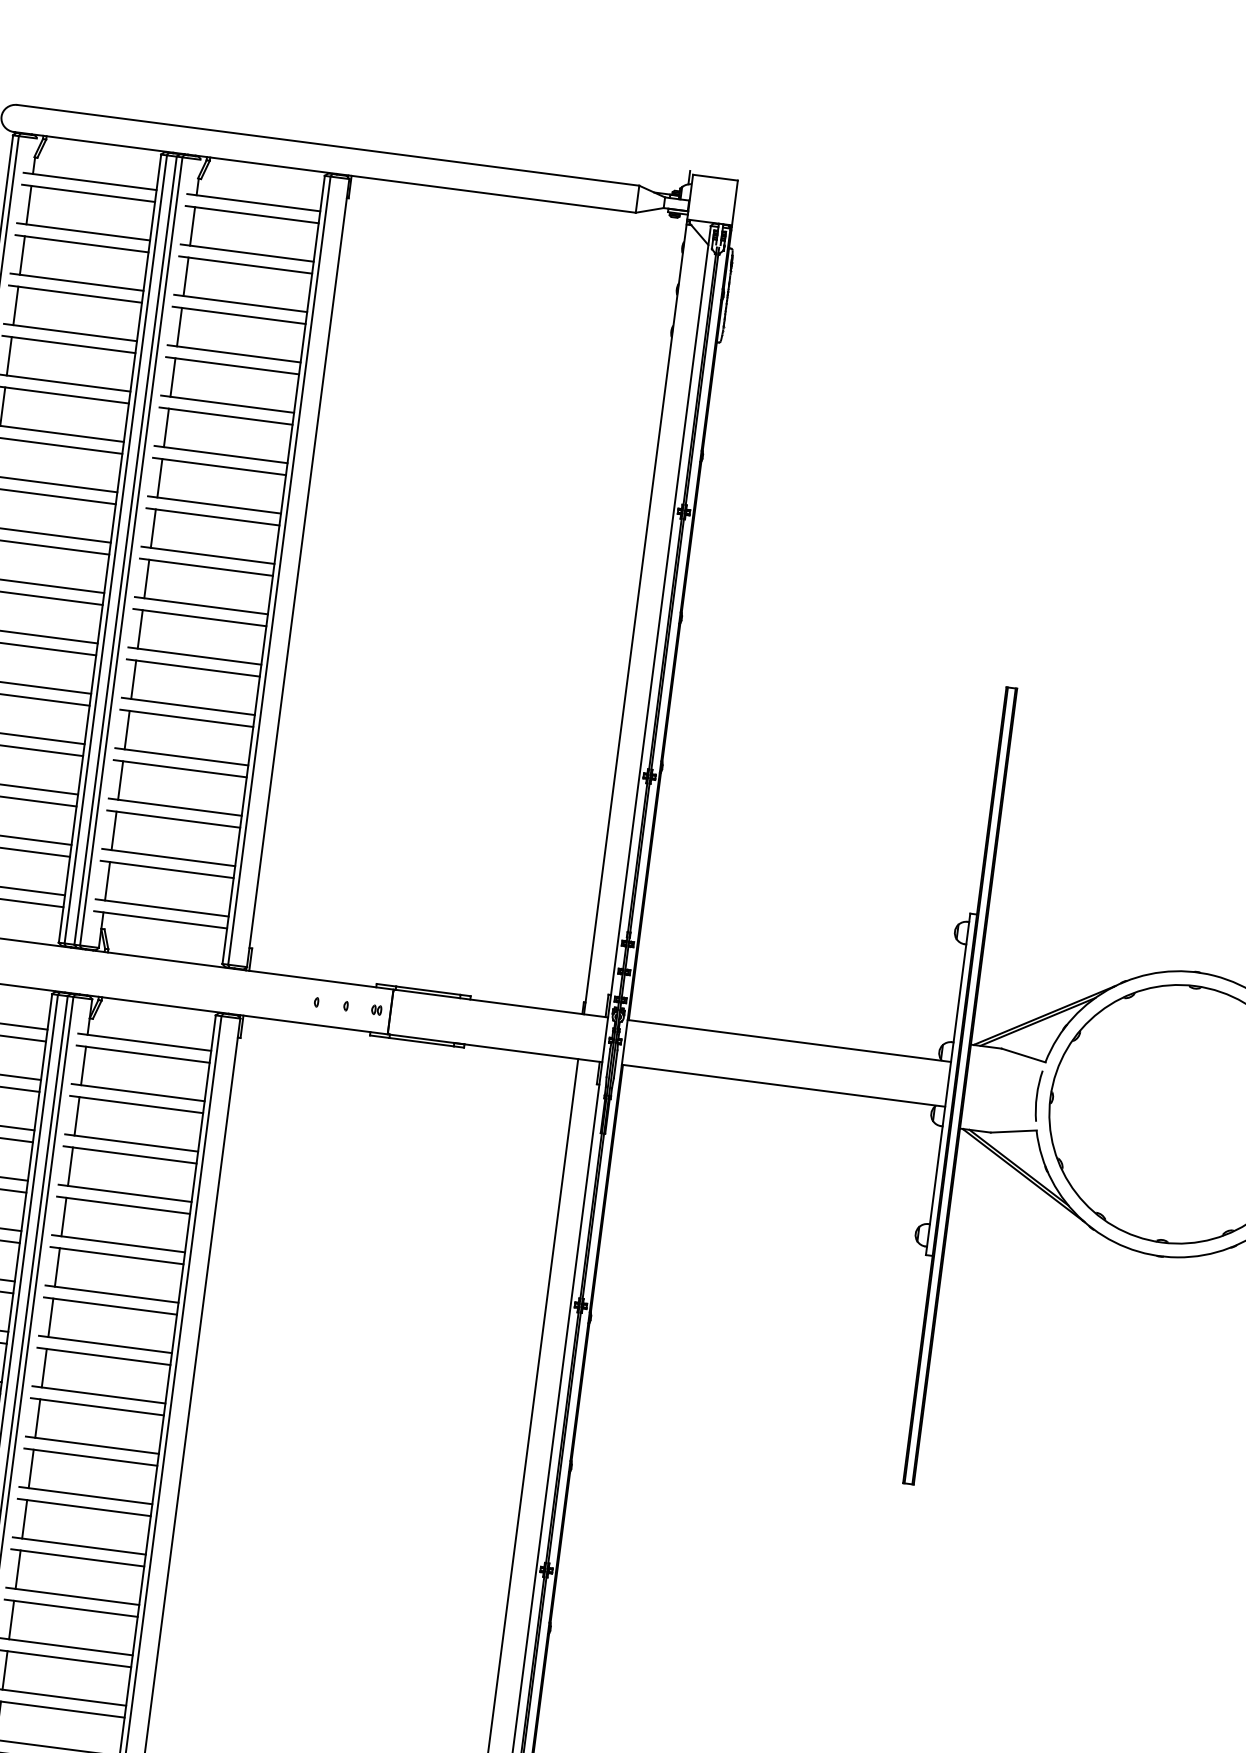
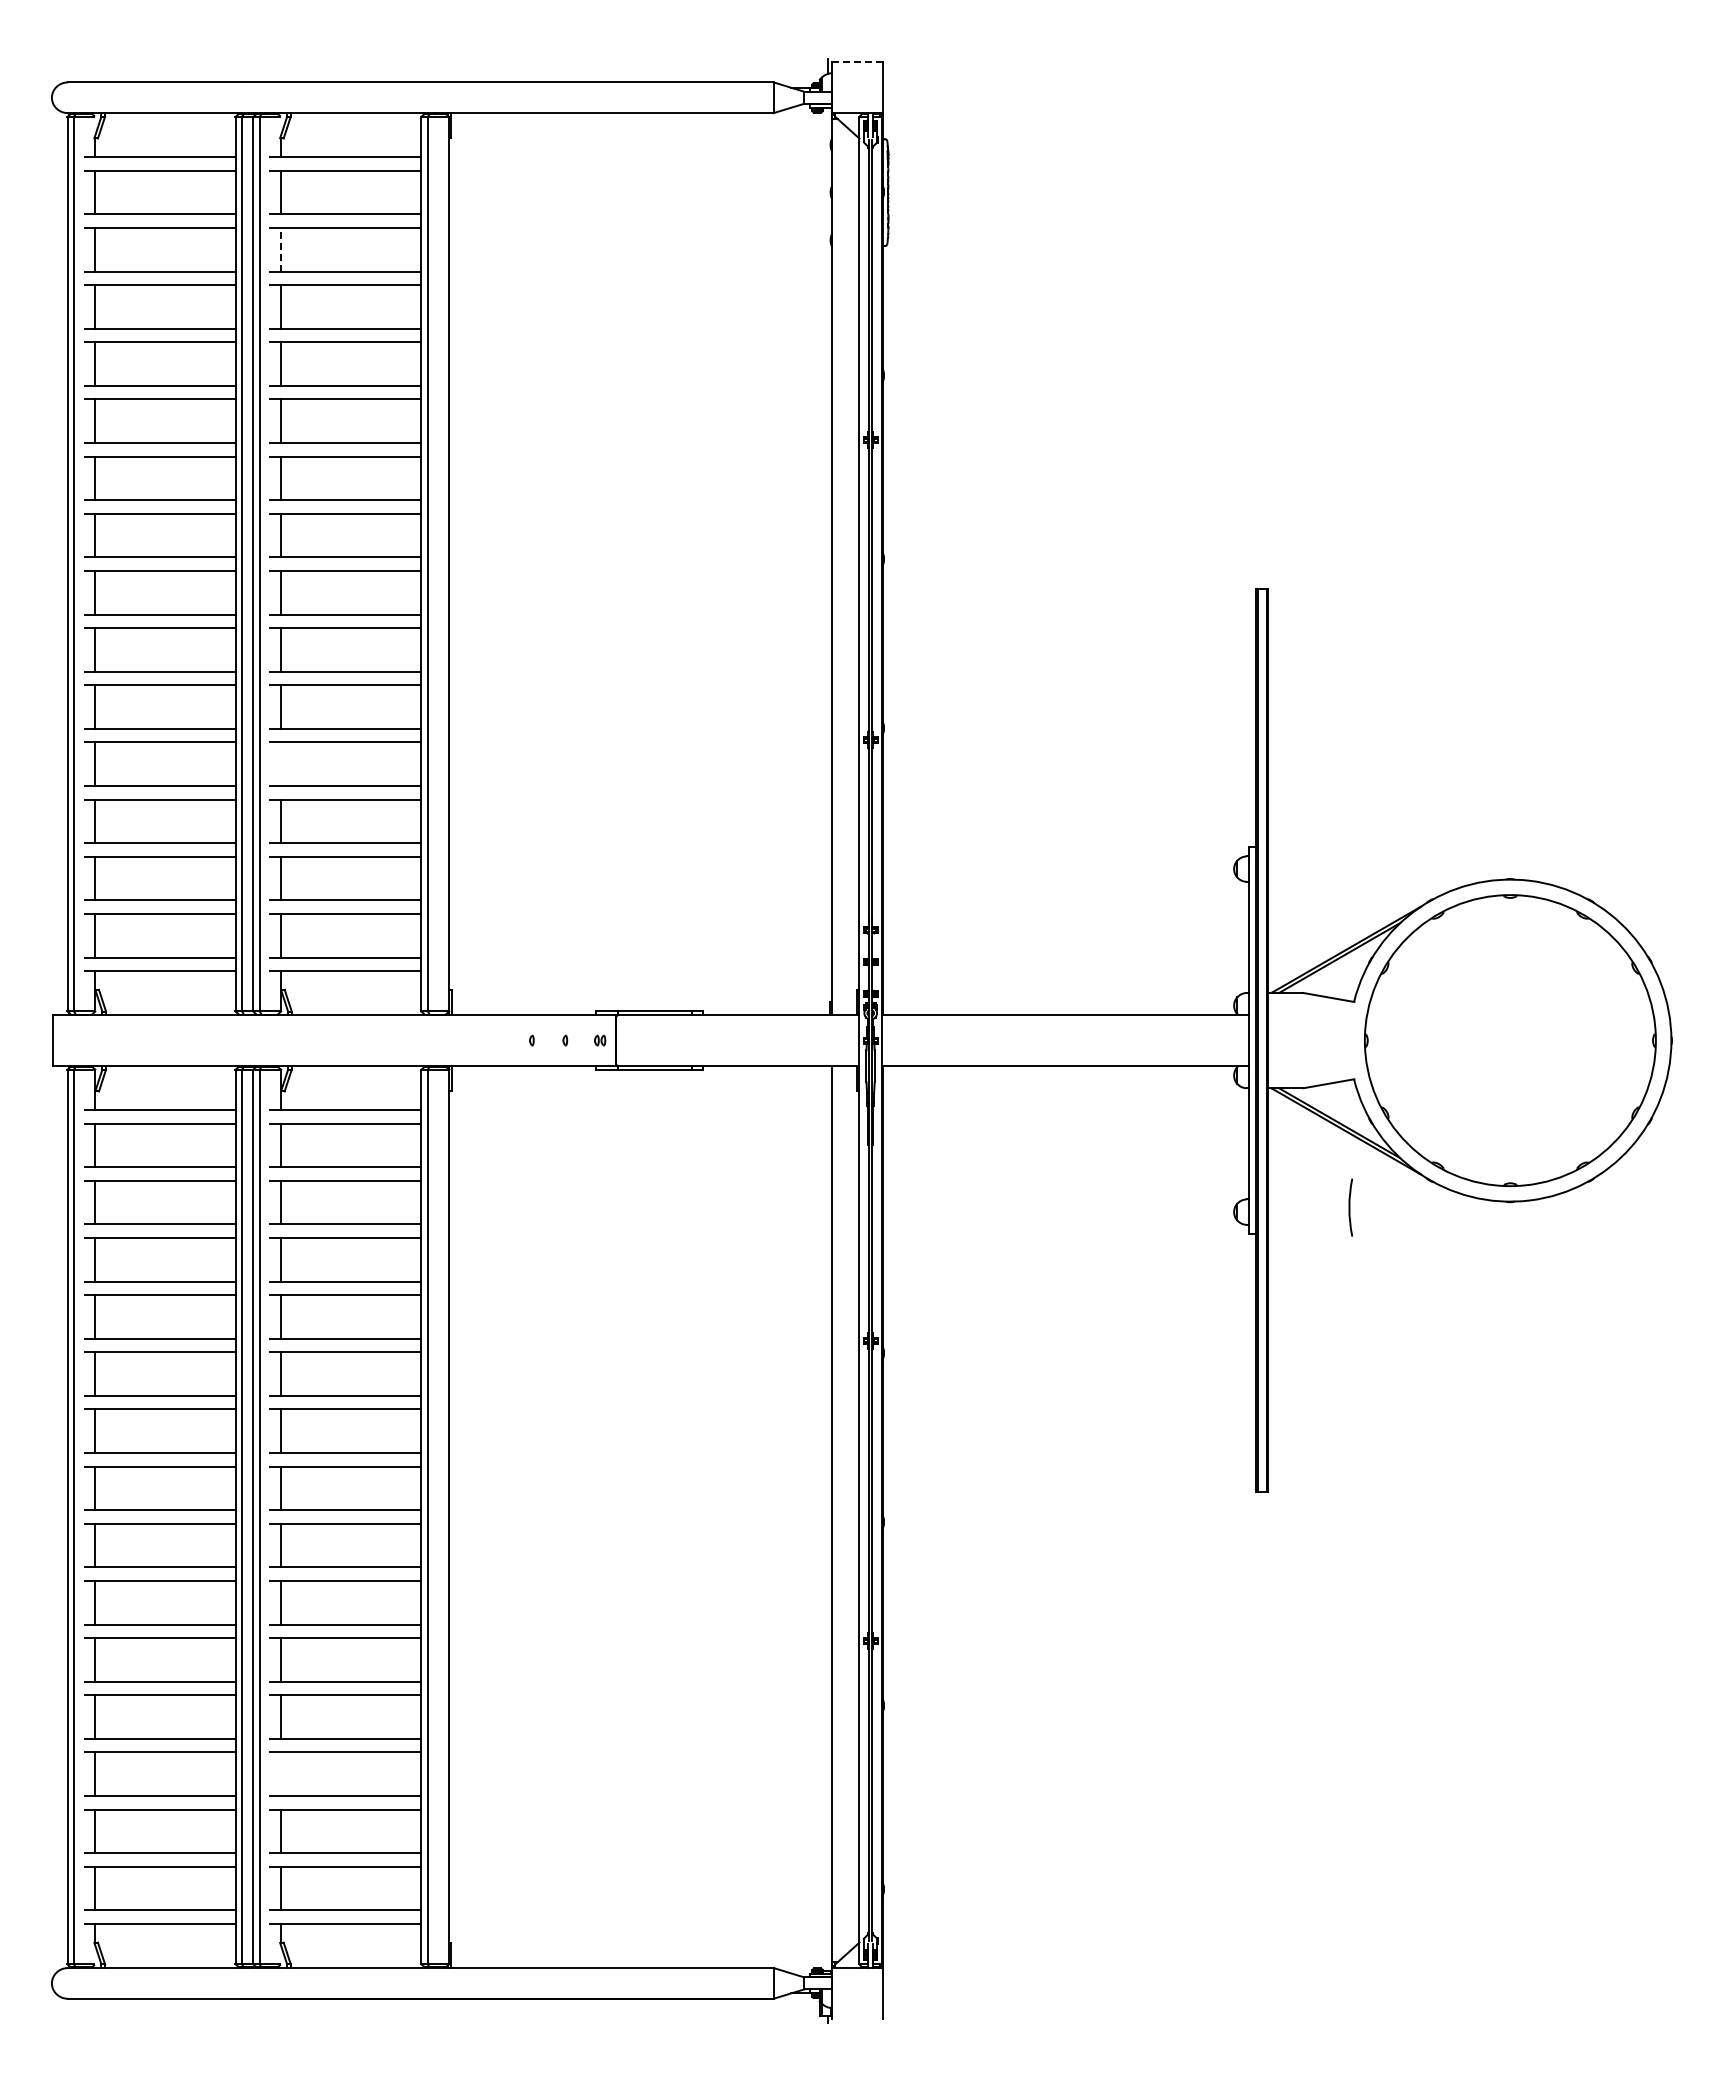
line: (715, 177) -> (857, 62), solid -> dashed
line: (186, 276) -> (281, 249), solid -> dashed
line: (127, 730) -> (281, 764), removed
arc: (1037, 1095) -> (1350, 1207), moved
line: (11, 1620) -> (281, 1774), removed

